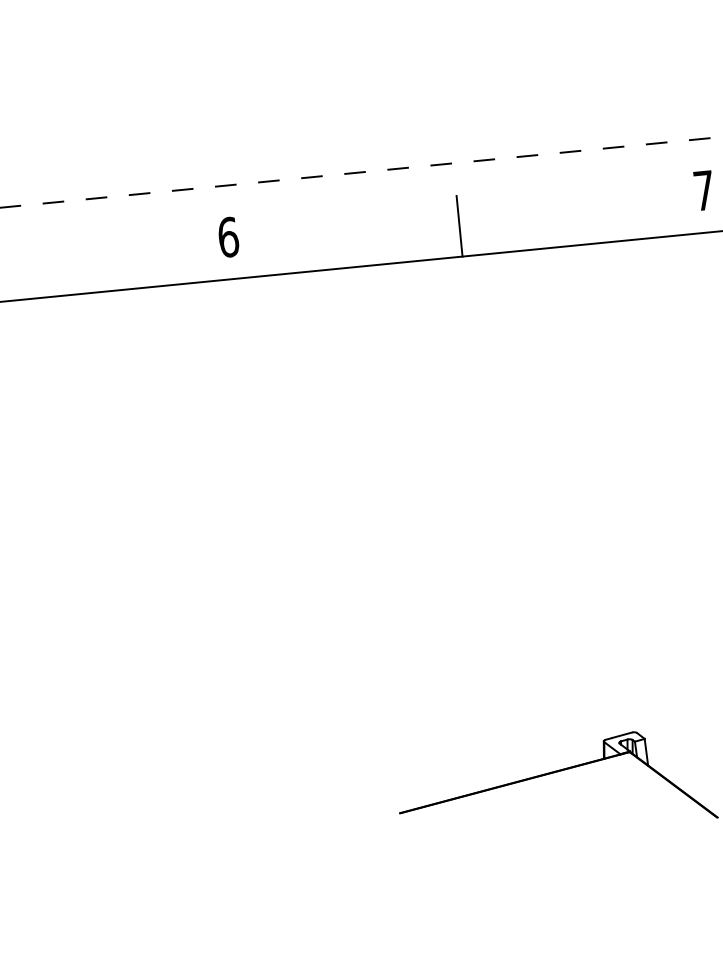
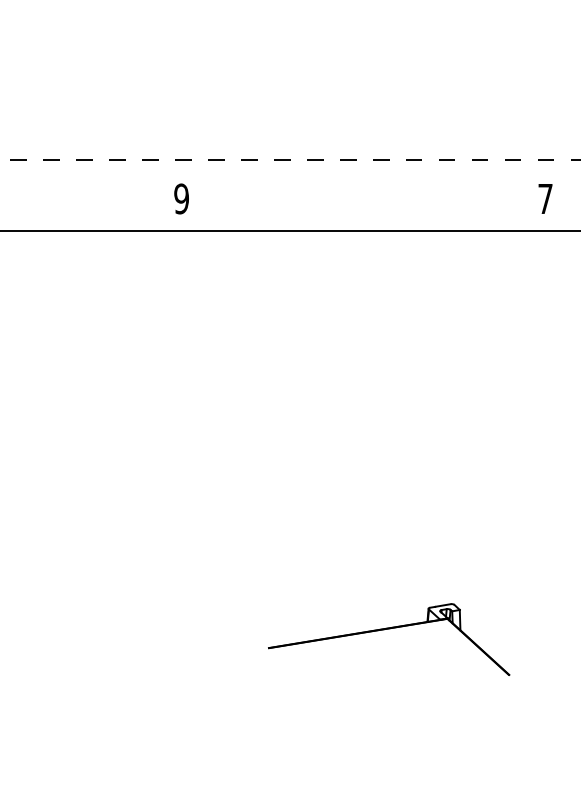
line: (459, 225) -> (357, 207), removed
text: (228, 236) -> (181, 198), 6 -> 9

